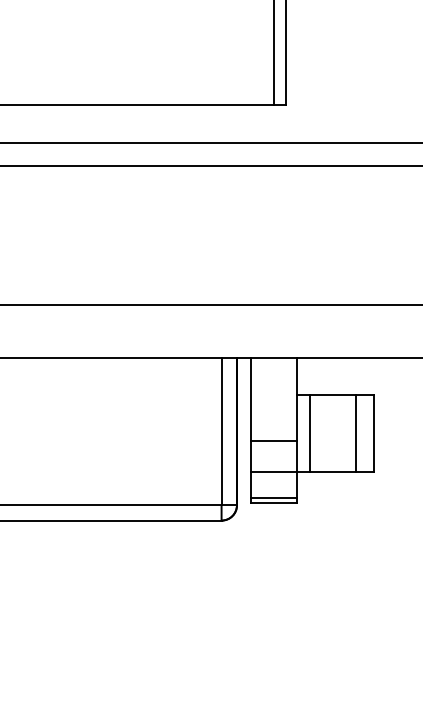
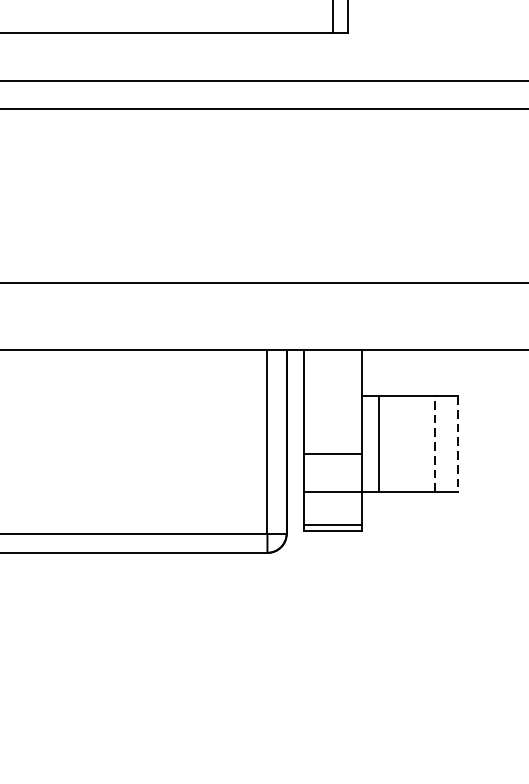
line: (355, 433) -> (434, 443), solid -> dashed
line: (373, 434) -> (457, 445), solid -> dashed

